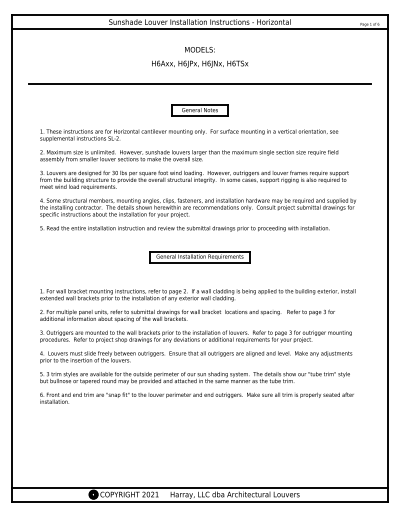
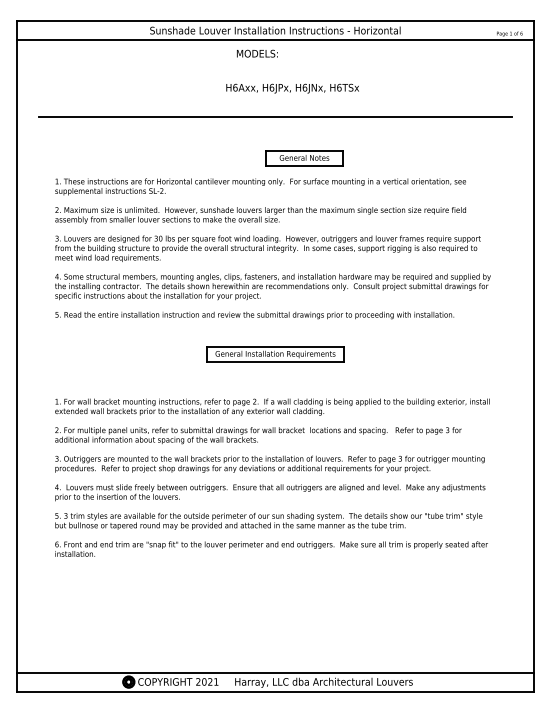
text: (200, 49) -> (257, 53), moved
text: (200, 64) -> (292, 88), moved
part: (200, 110) -> (304, 158), moved

